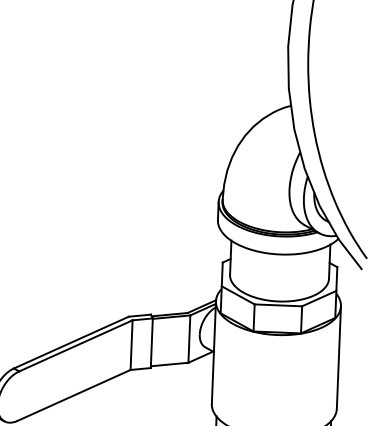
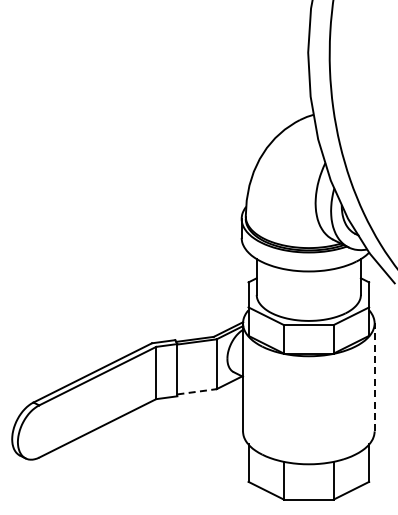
line: (338, 356) -> (374, 376), solid -> dashed
line: (170, 364) -> (197, 391), solid -> dashed

